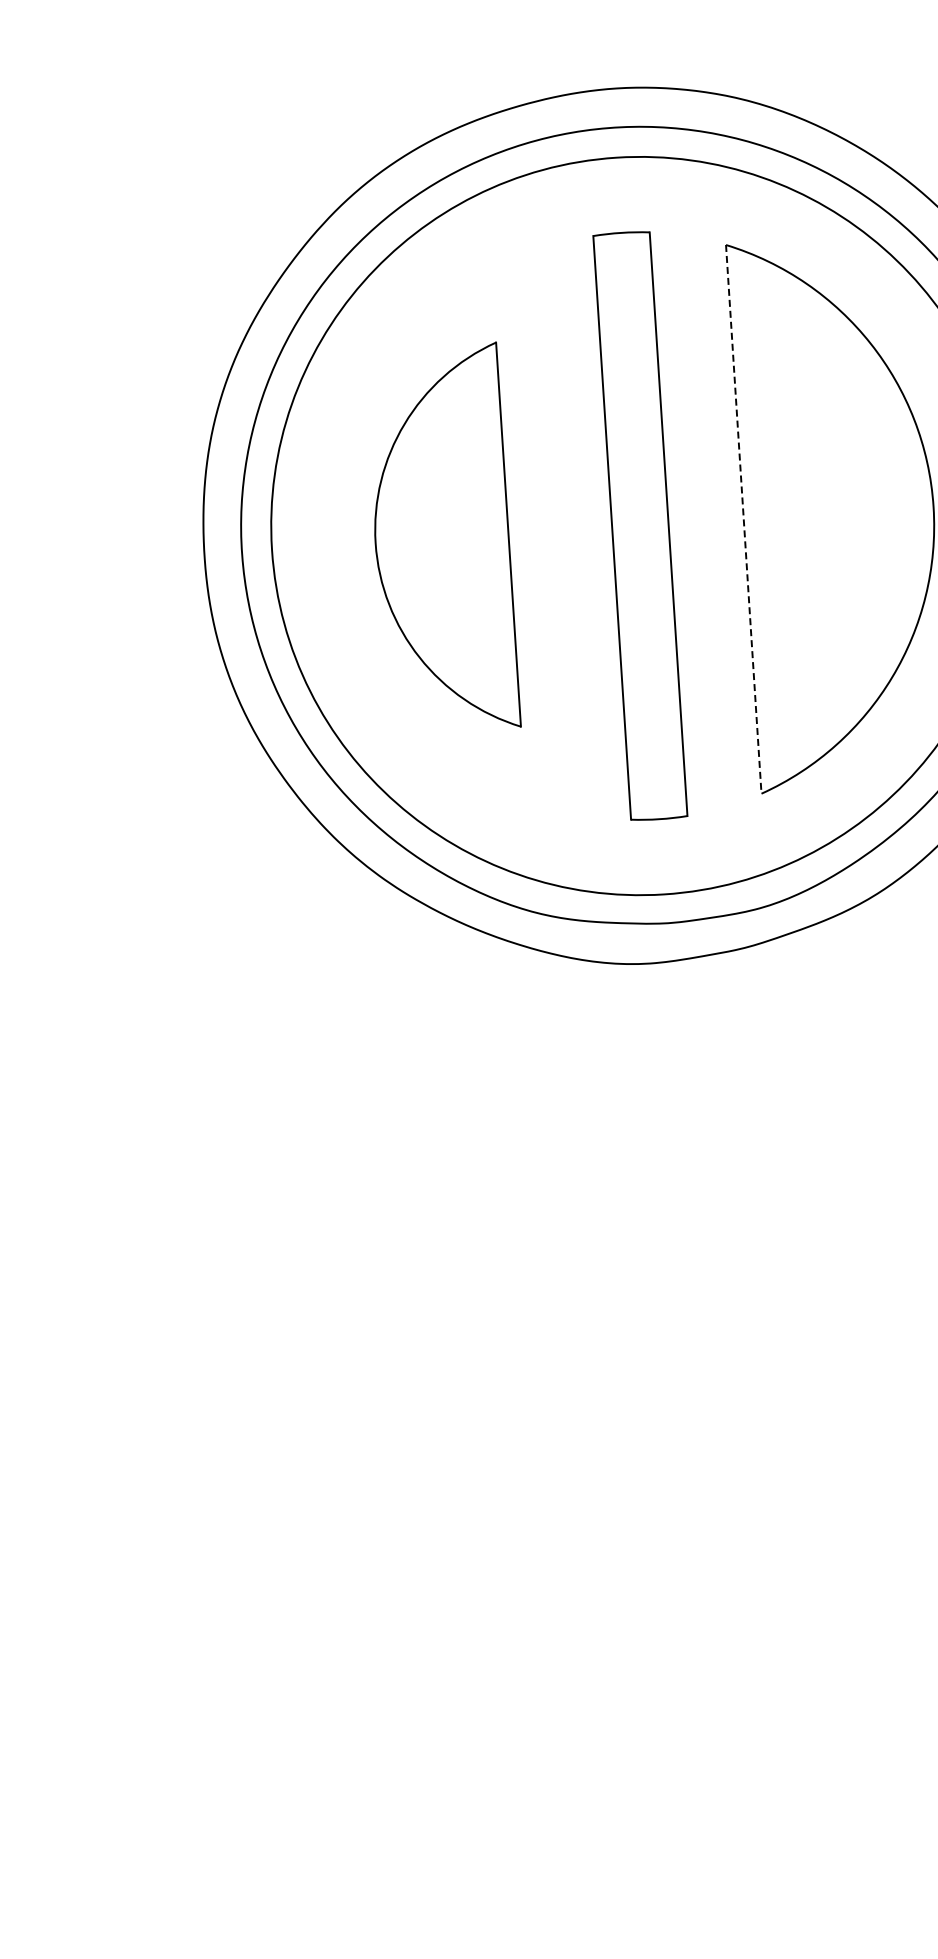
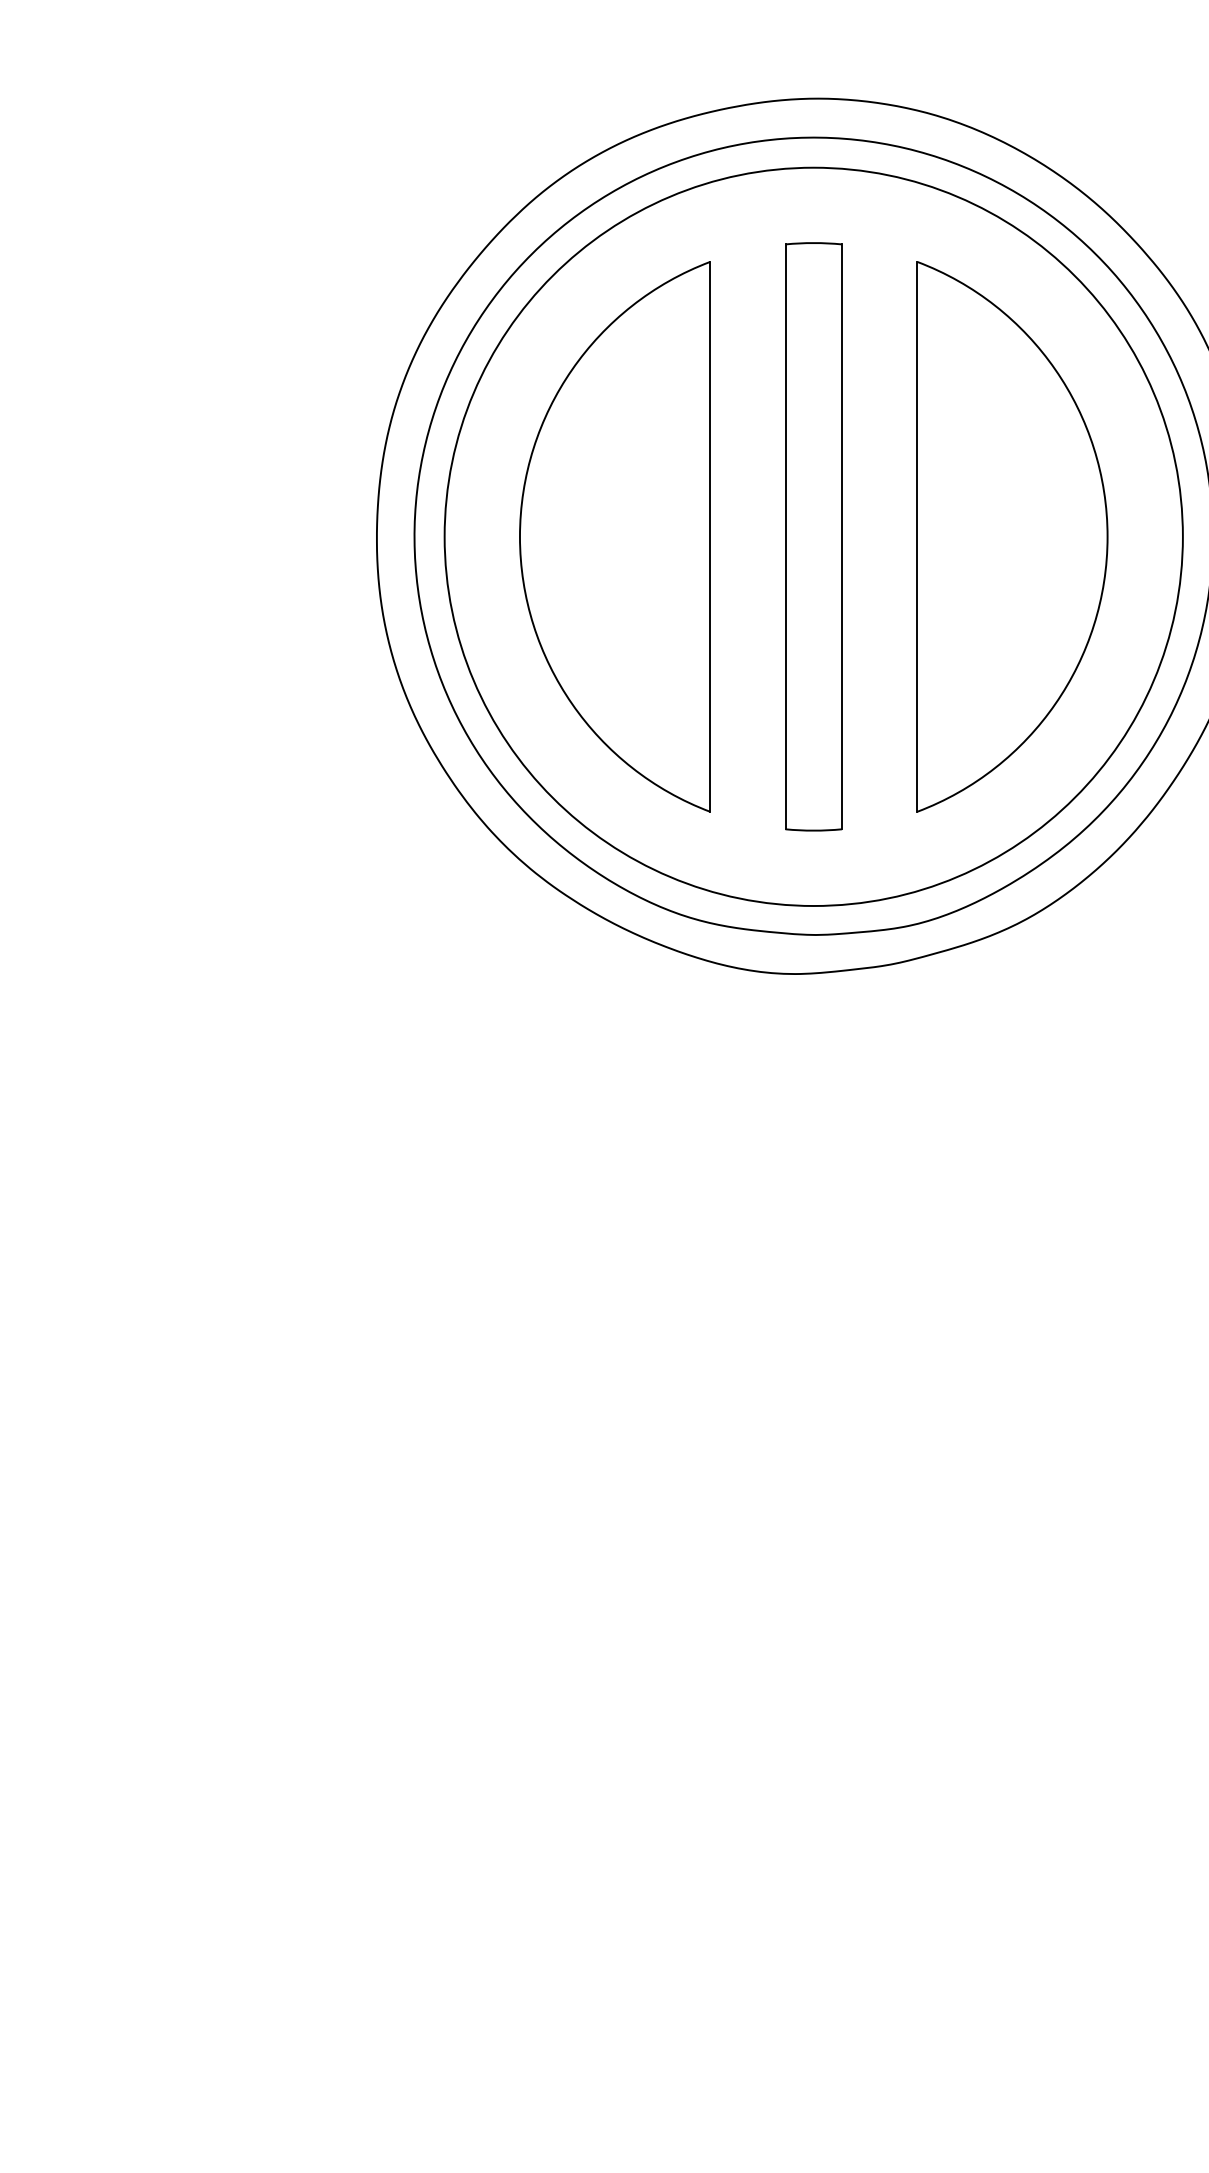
line: (743, 519) -> (917, 536), dashed -> solid
part: (441, 538) -> (614, 536), size x1.43

